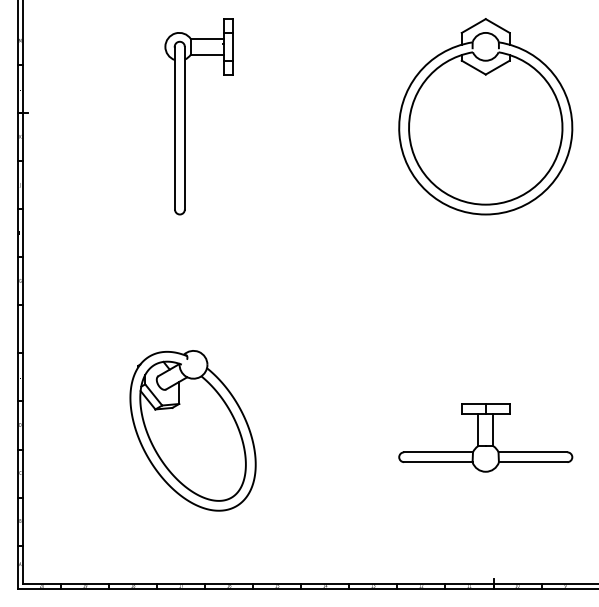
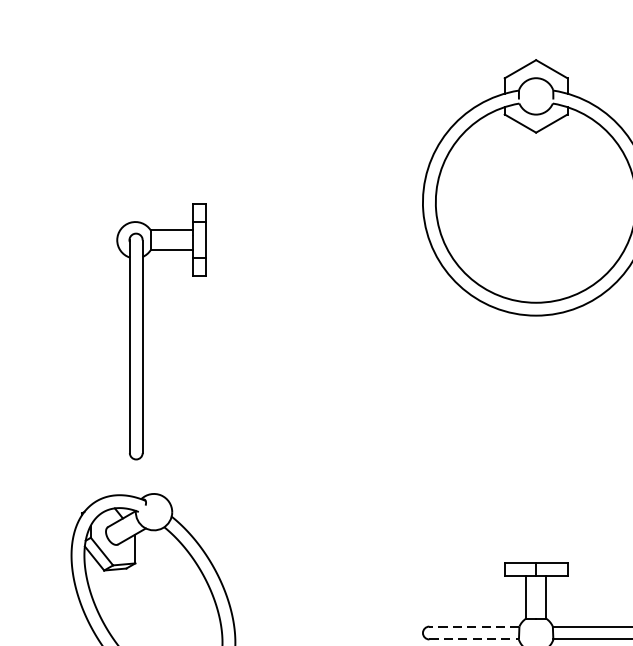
part: (185, 116) -> (143, 331), moved
line: (438, 452) -> (474, 626), solid -> dashed
line: (438, 462) -> (474, 639), solid -> dashed

